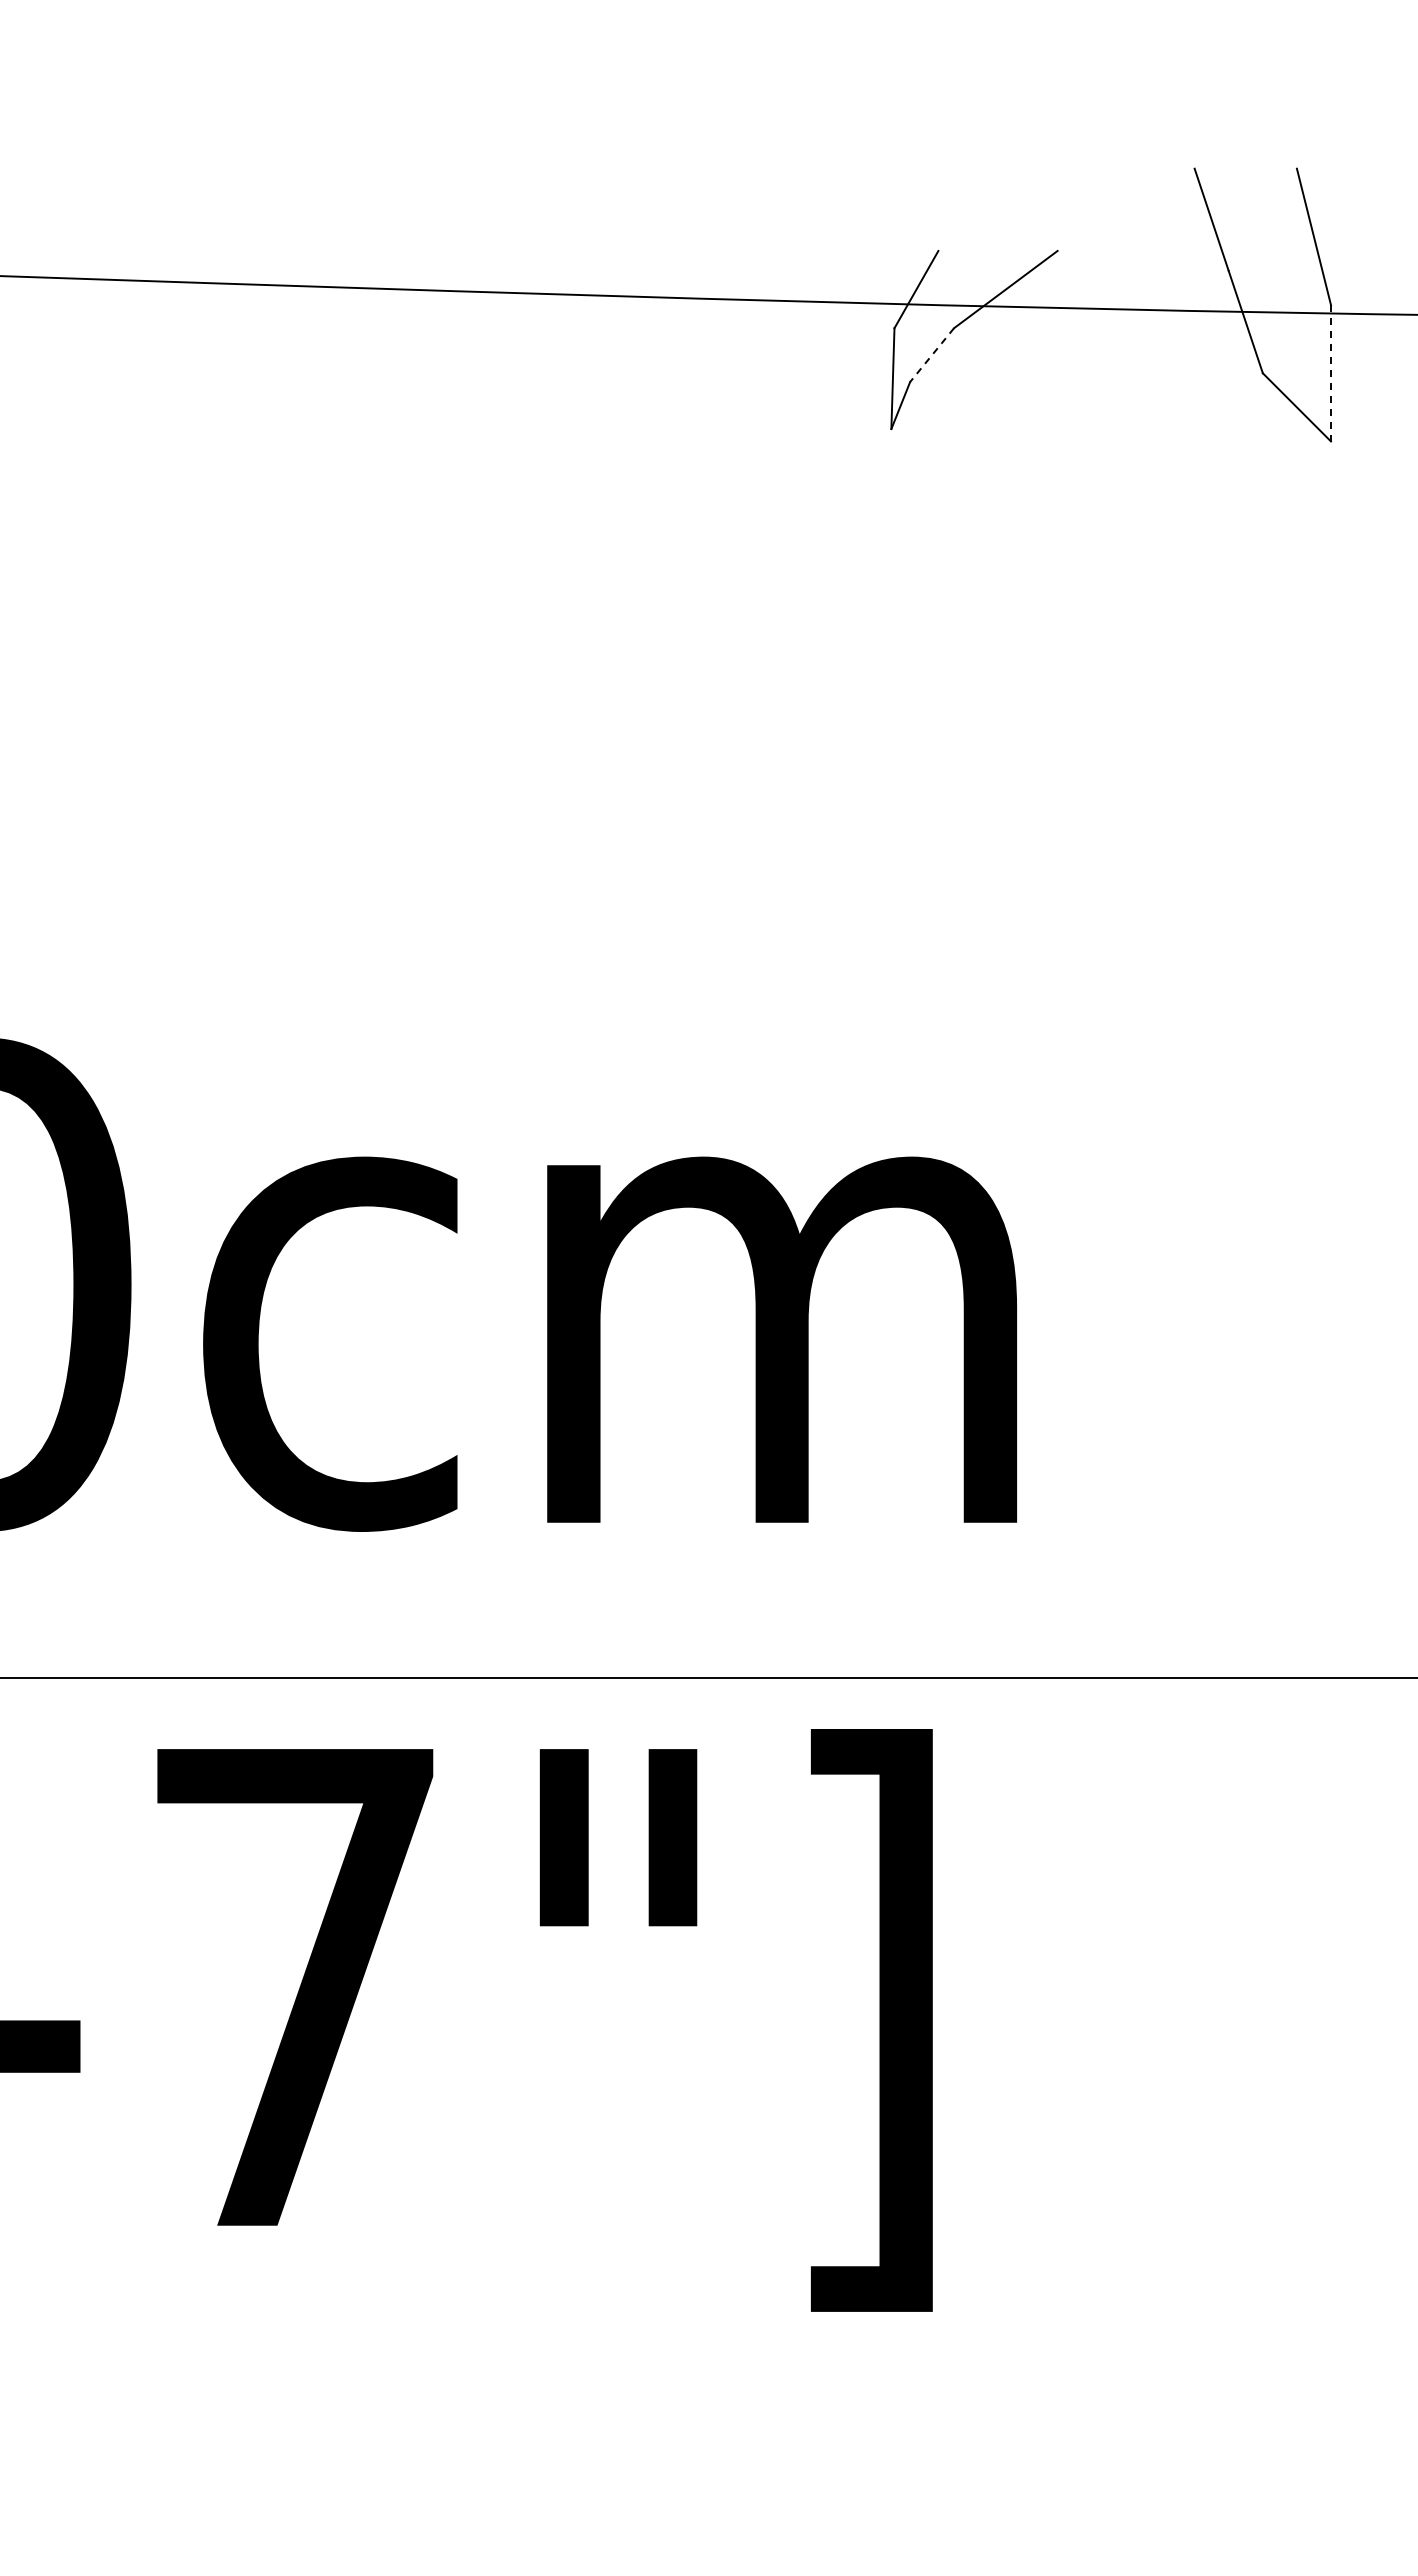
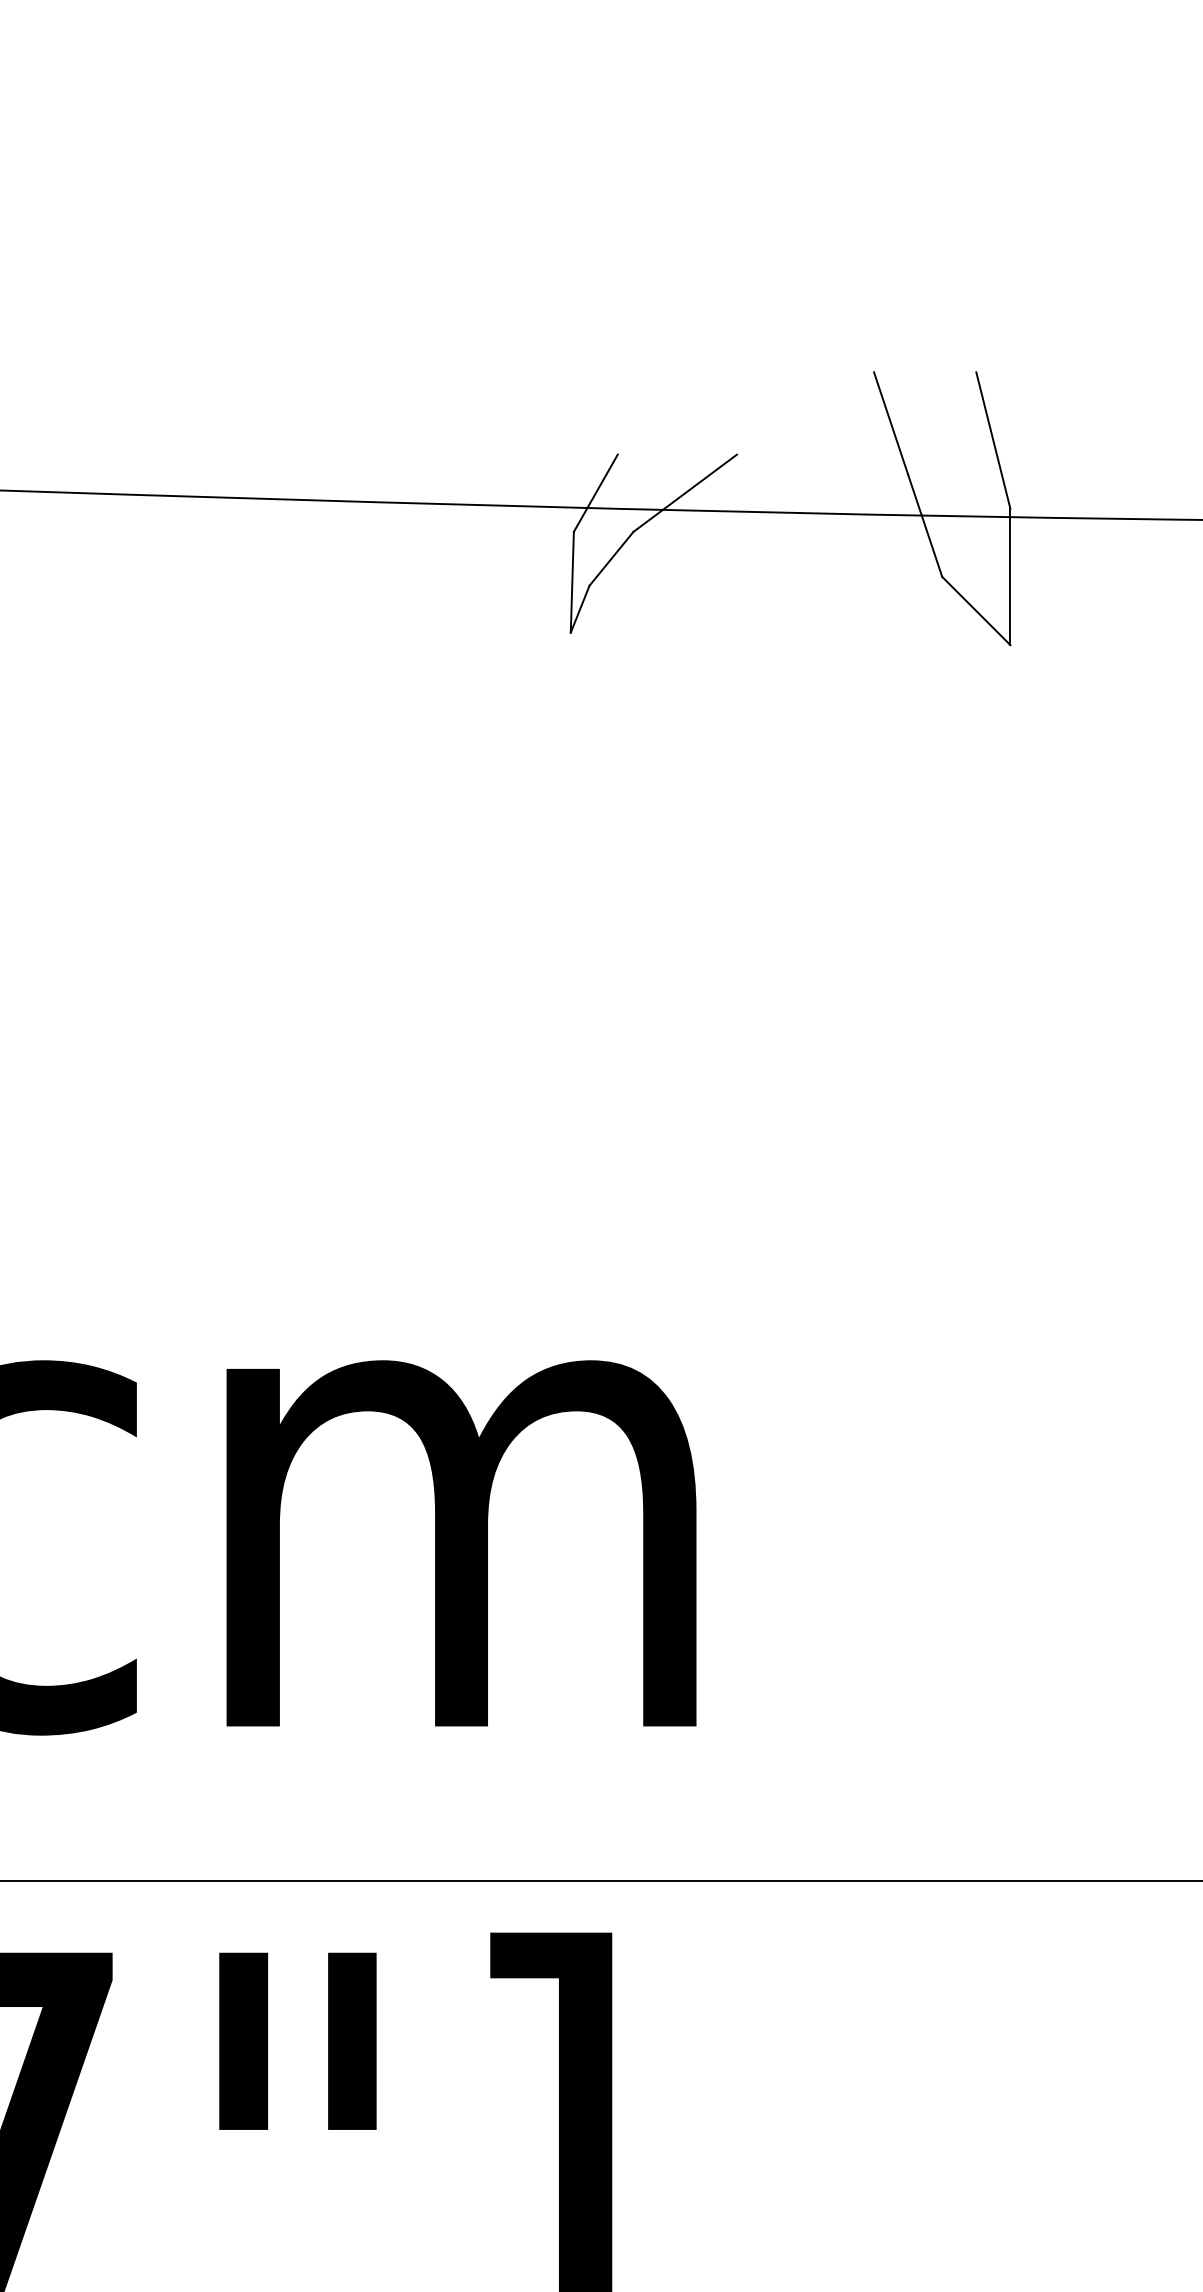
line: (932, 355) -> (611, 559), dashed -> solid
line: (1331, 373) -> (1010, 577), dashed -> solid

